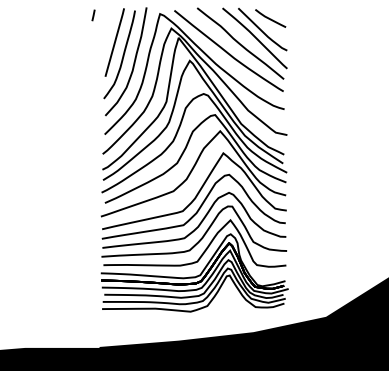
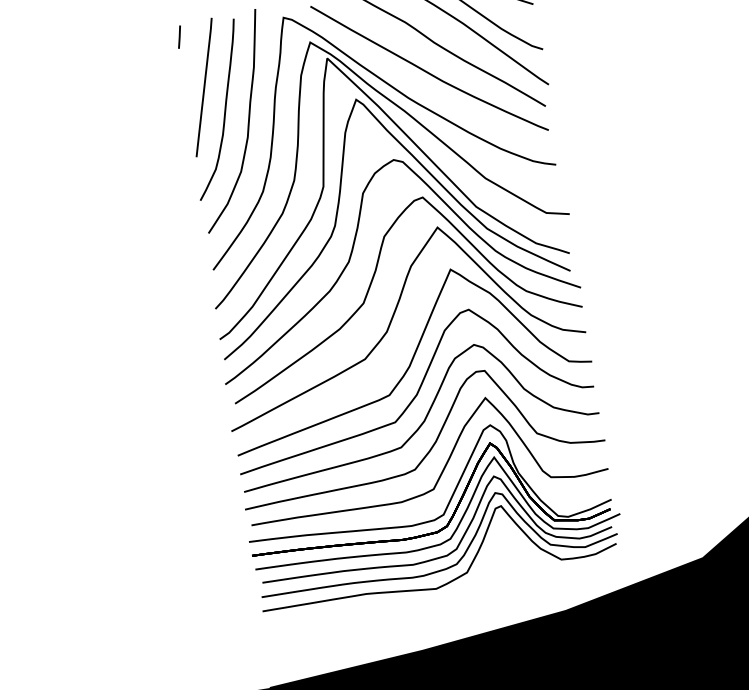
line: (93, 15) -> (179, 37), moved

